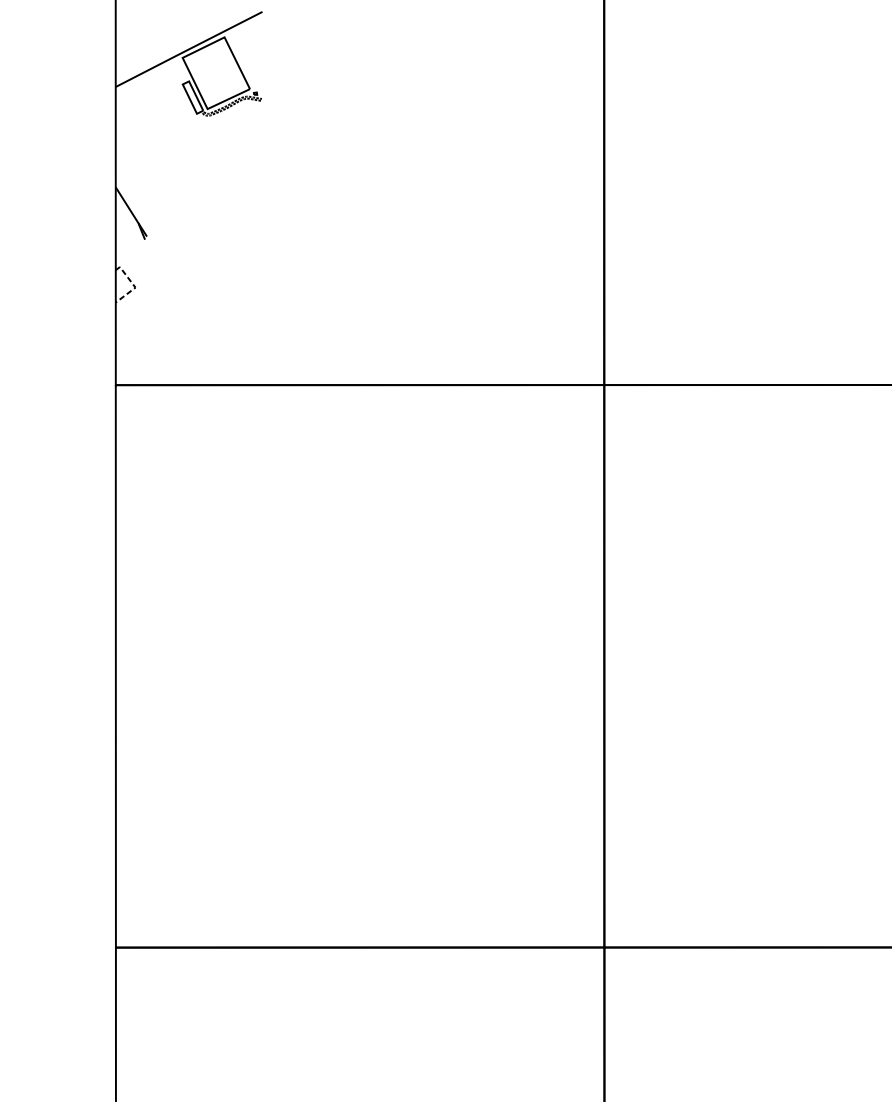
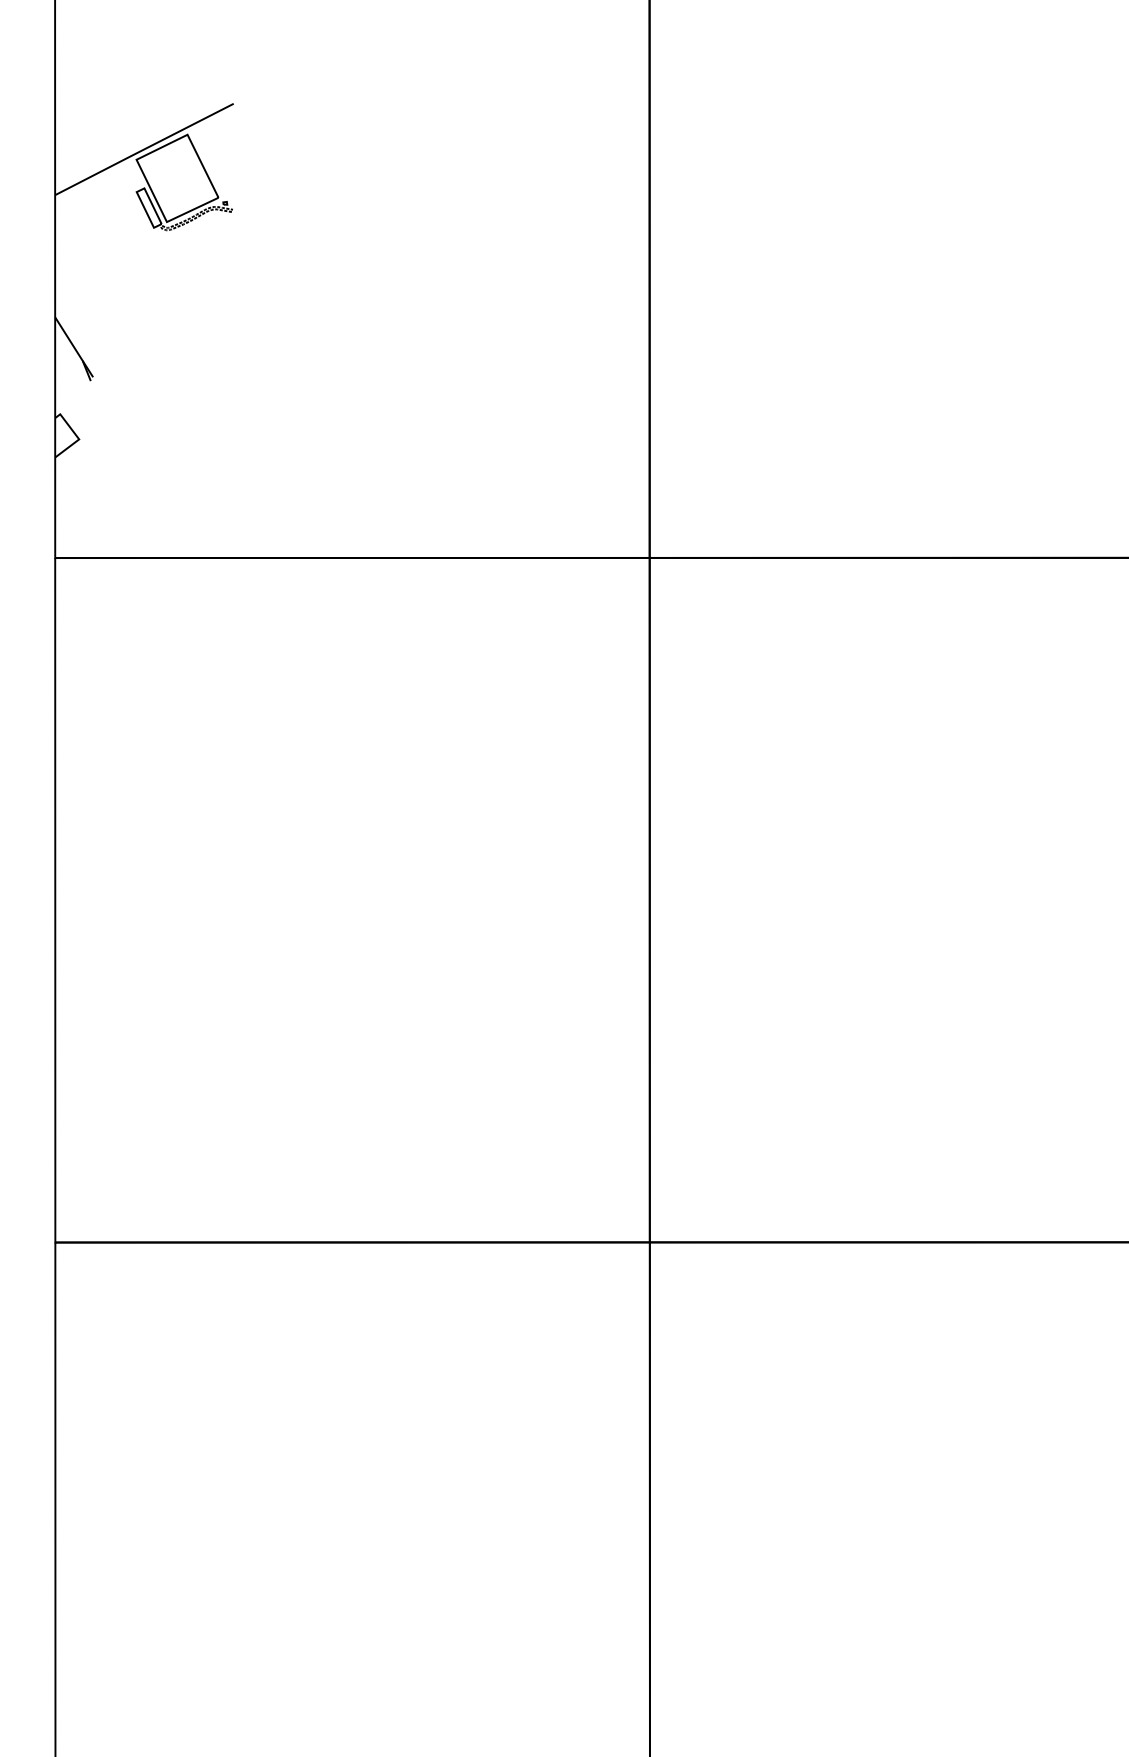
line: (133, 285) -> (76, 436), dashed -> solid

